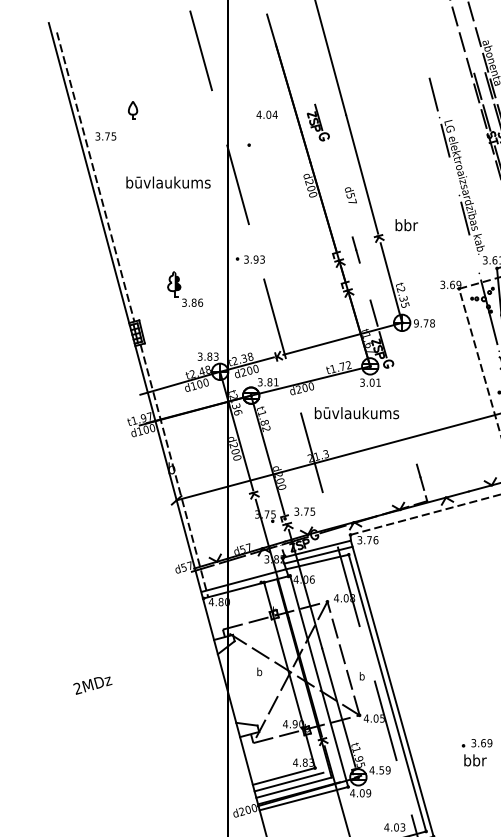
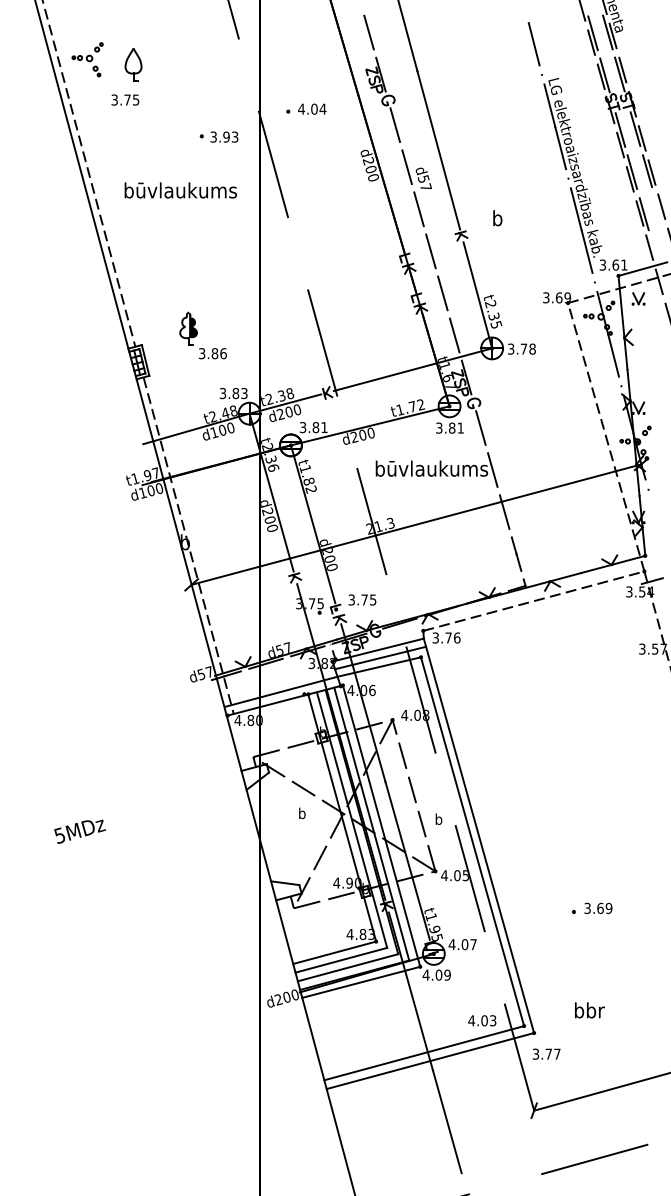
line: (309, 85) -> (368, 32), added
part: (98, 106) -> (87, 59), added
part: (133, 109) -> (133, 64), size x1.43
text: (267, 114) -> (312, 108), moved
text: (105, 136) -> (125, 99), moved
line: (329, 154) -> (395, 124), added
line: (453, 172) -> (560, 147), added
text: (168, 182) -> (180, 190), moved
line: (337, 187) -> (406, 167), added
line: (346, 218) -> (418, 209), added
text: (406, 225) -> (498, 218), bbr -> b
line: (472, 250) -> (586, 251), added
part: (250, 259) -> (218, 136), moved
line: (364, 281) -> (442, 293), added
part: (184, 289) -> (202, 335), moved
text: (415, 322) -> (510, 348), 9.78 -> 3.78
text: (371, 382) -> (451, 427), 3.01 -> 3.81
line: (393, 382) -> (480, 427), added
line: (402, 413) -> (492, 469), added
line: (411, 445) -> (504, 511), added
line: (296, 676) -> (351, 819), added
line: (311, 679) -> (371, 823), added
text: (77, 688) -> (59, 835), 2MDz -> 5MDz
text: (475, 760) -> (589, 1010), moved
text: (384, 770) -> (468, 944), 4.59 -> 4.07

